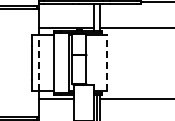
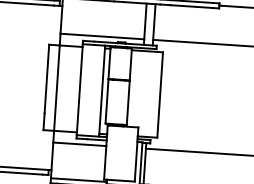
line: (39, 63) -> (57, 88), dashed -> solid
line: (106, 63) -> (159, 95), dashed -> solid

